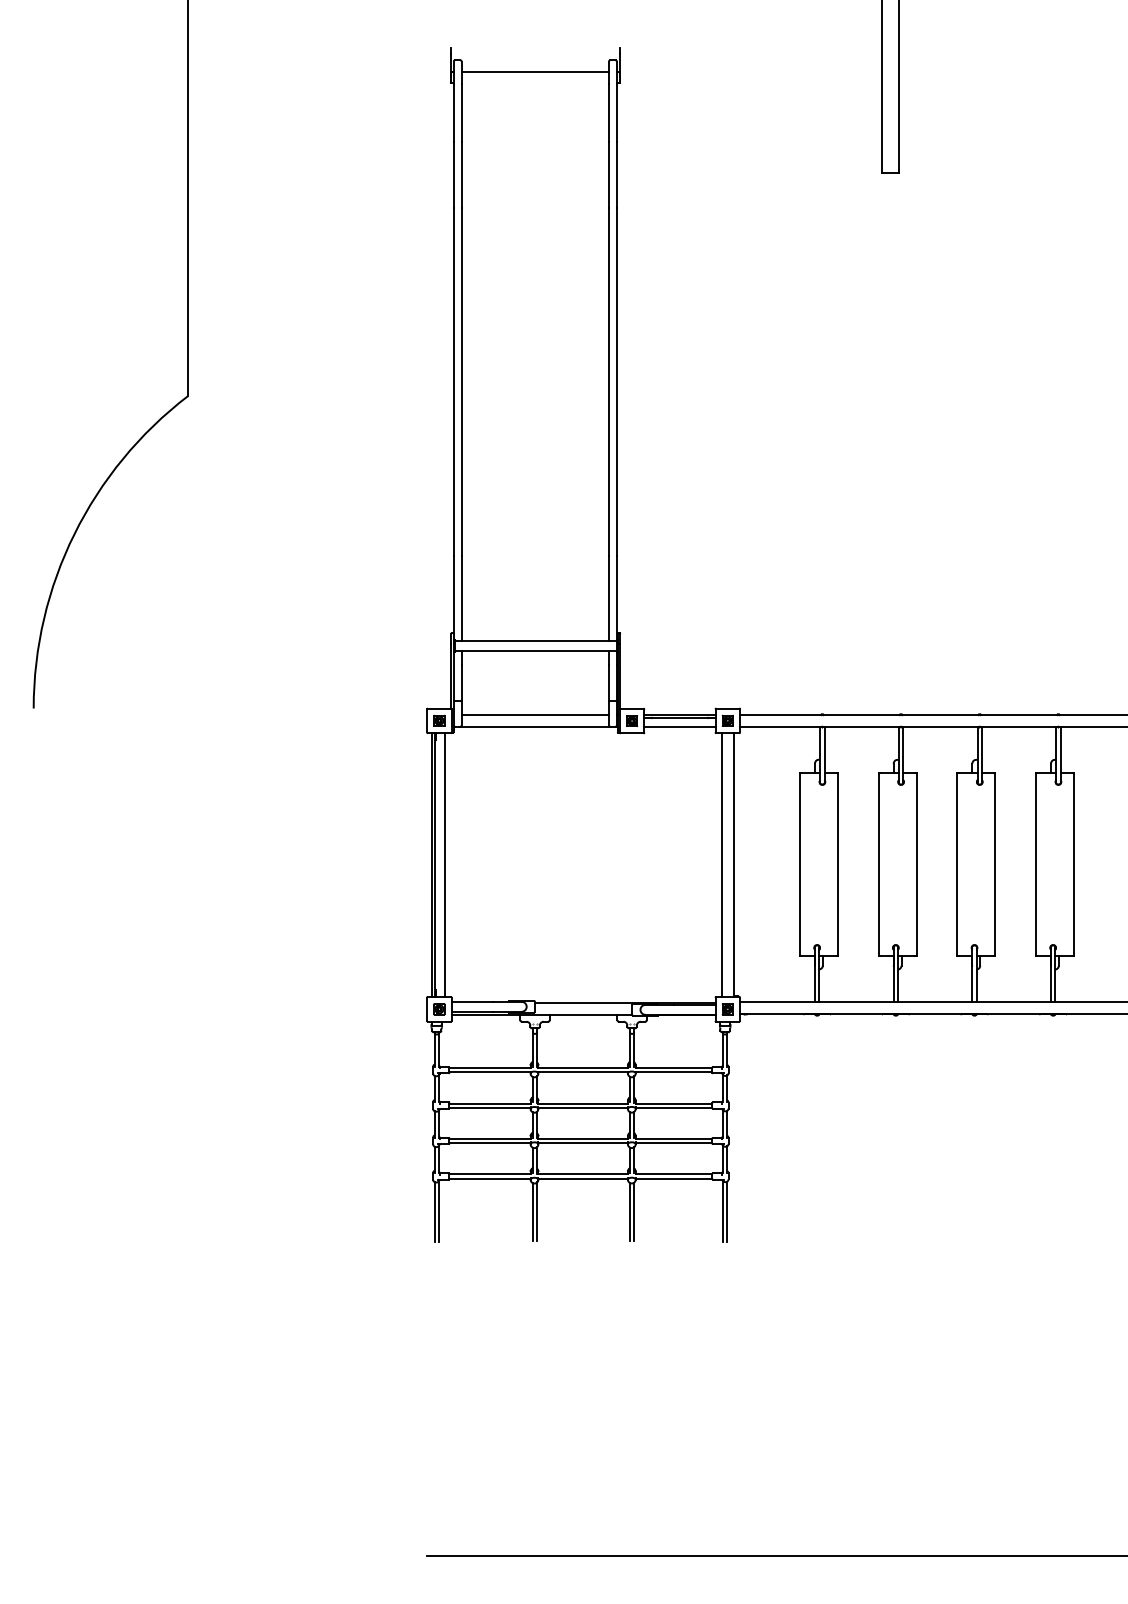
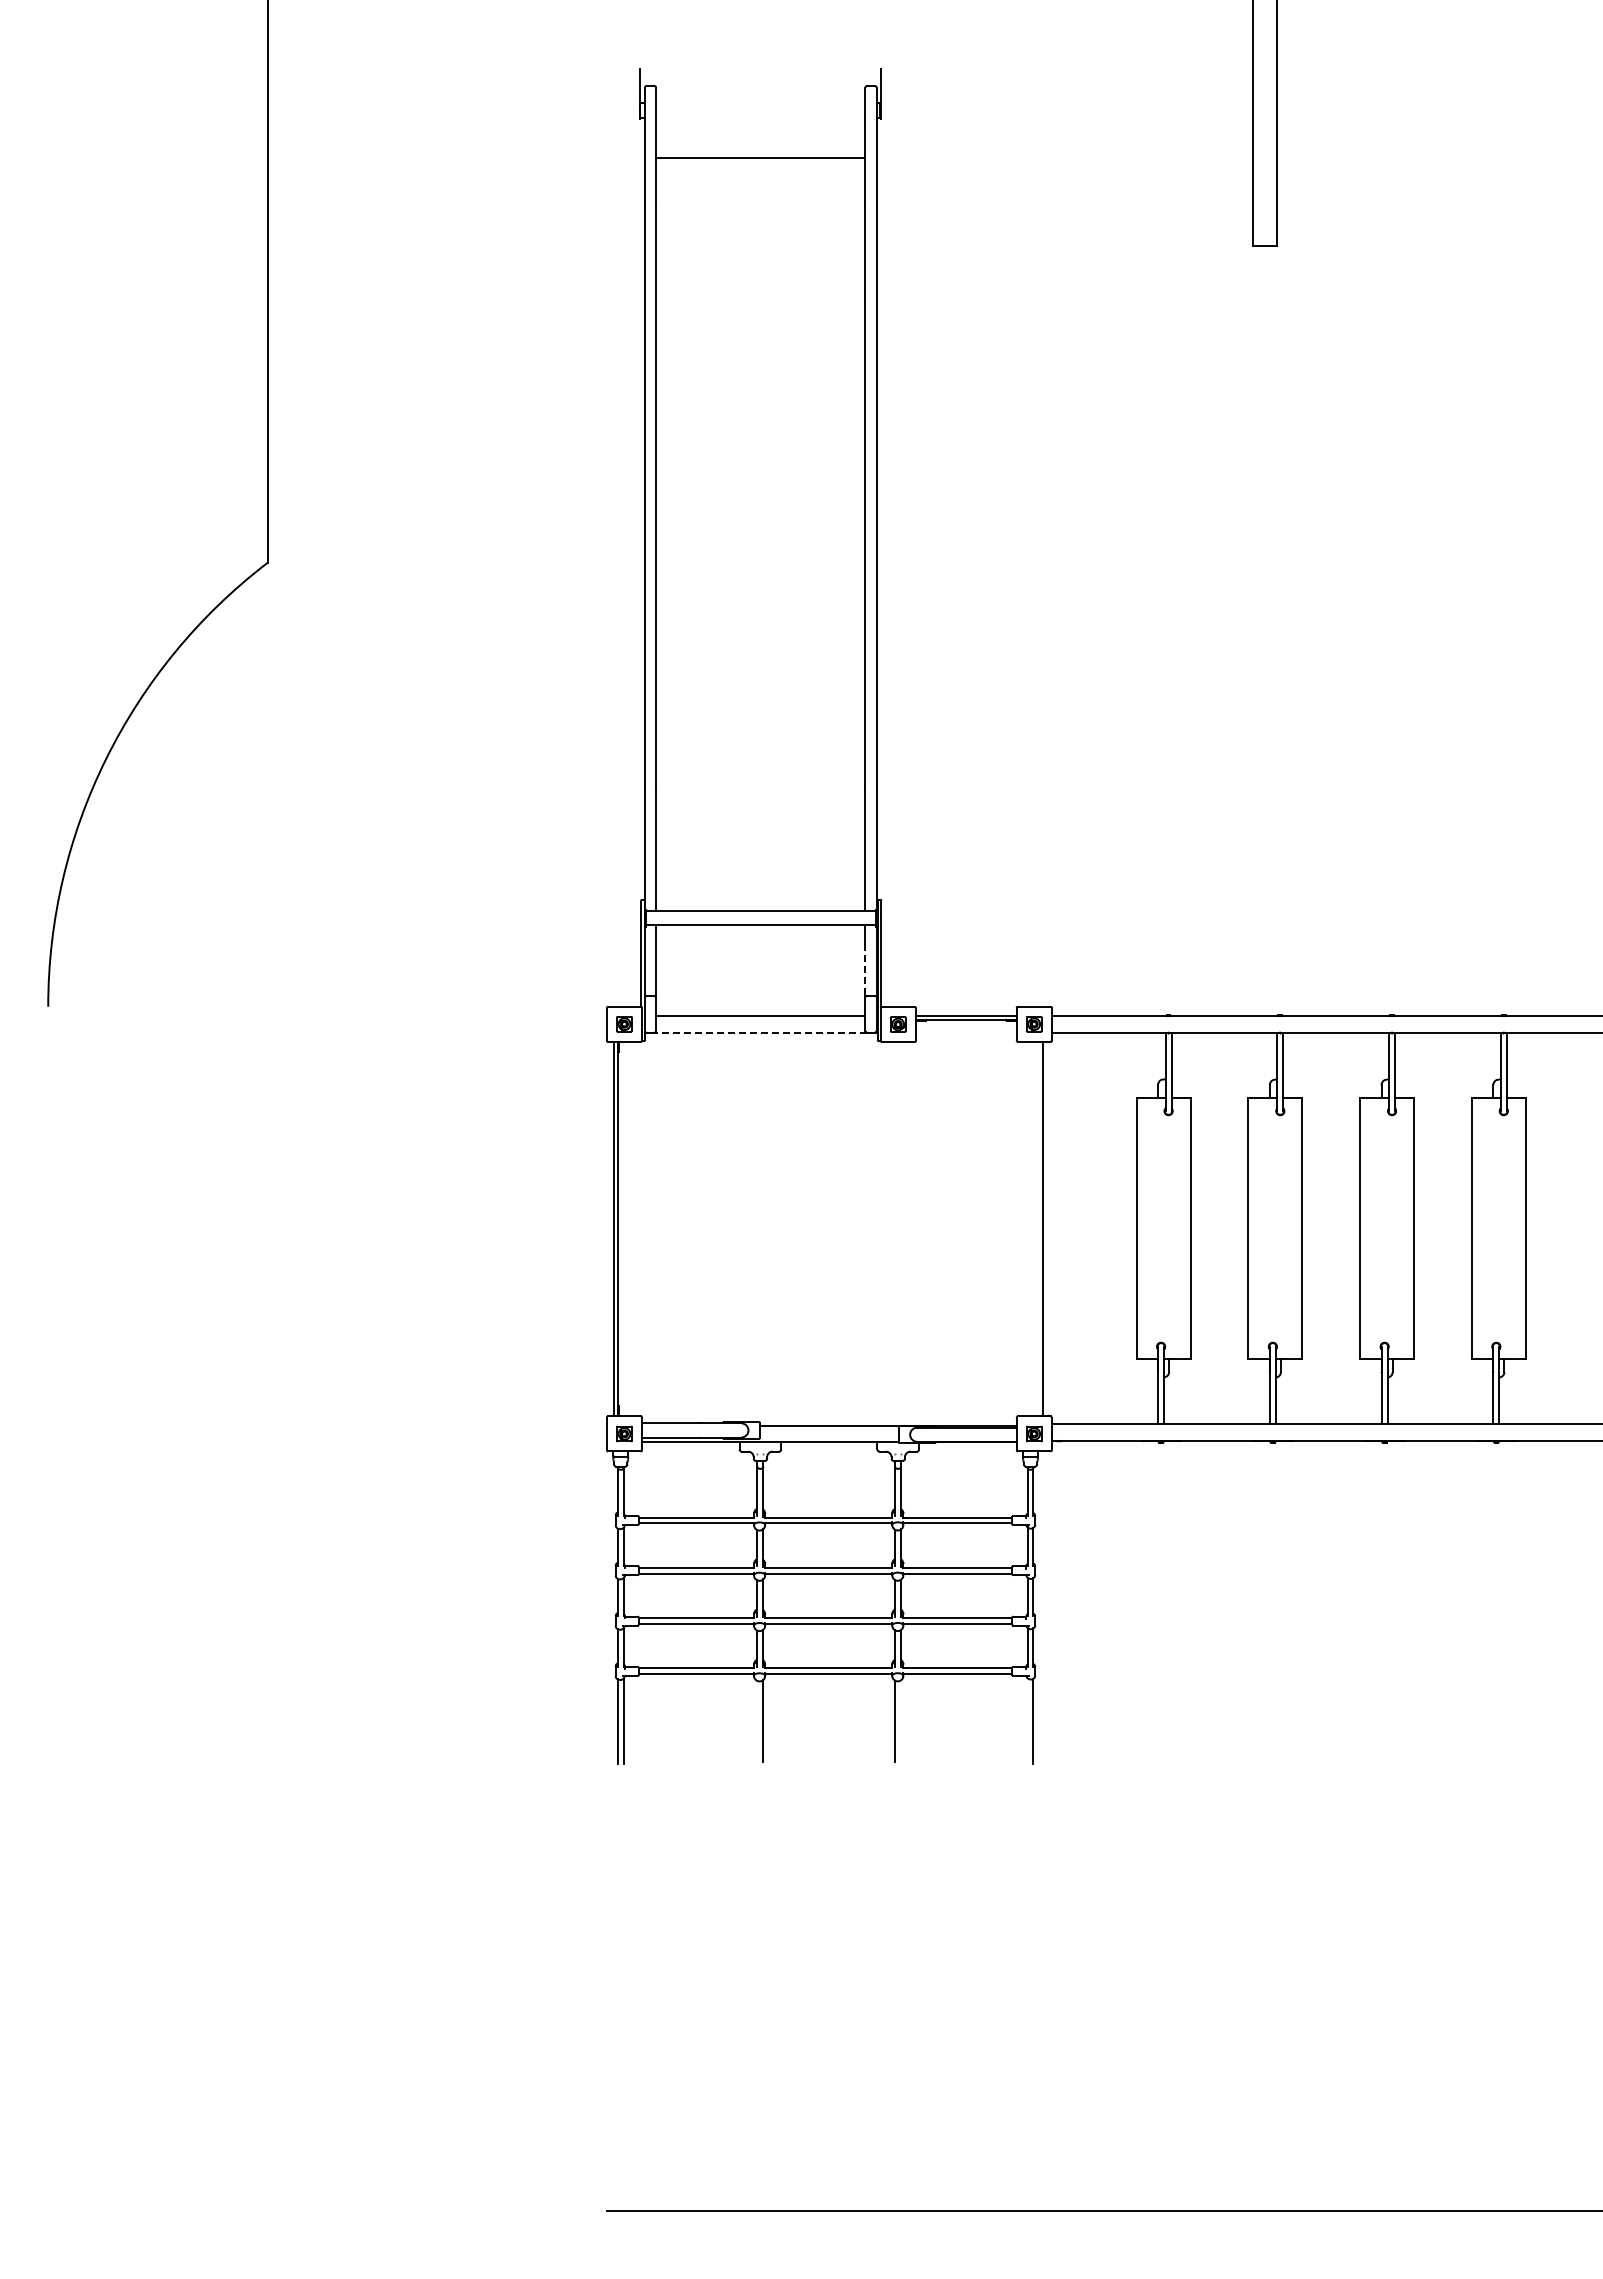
line: (535, 72) -> (760, 158), moved
line: (609, 683) -> (865, 970), solid -> dashed
line: (535, 726) -> (760, 1032), solid -> dashed
line: (679, 726) -> (965, 1032), removed
line: (445, 864) -> (632, 1228), removed
line: (721, 864) -> (1025, 1228), removed
line: (533, 1211) -> (757, 1721), removed
line: (634, 1211) -> (901, 1721), removed
line: (723, 1211) -> (1027, 1721), removed

